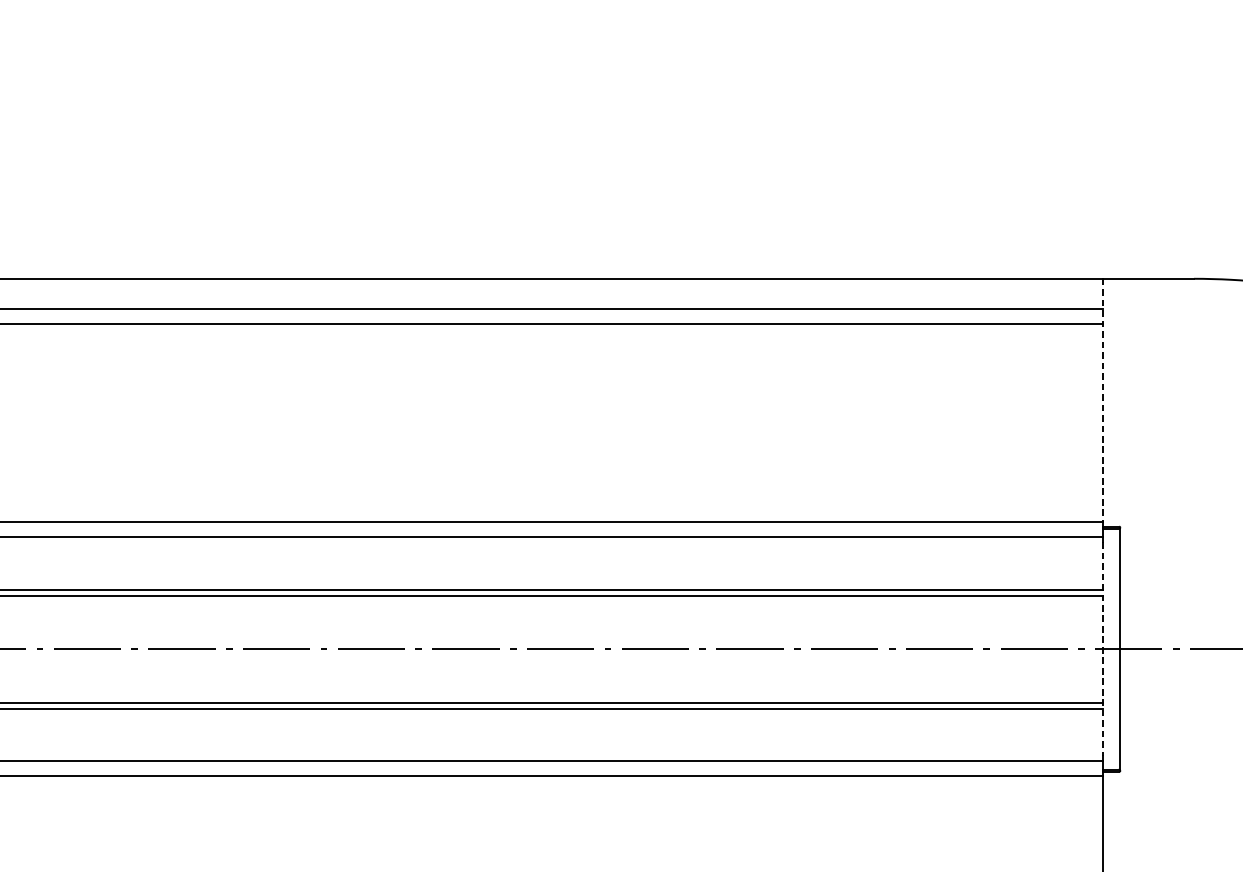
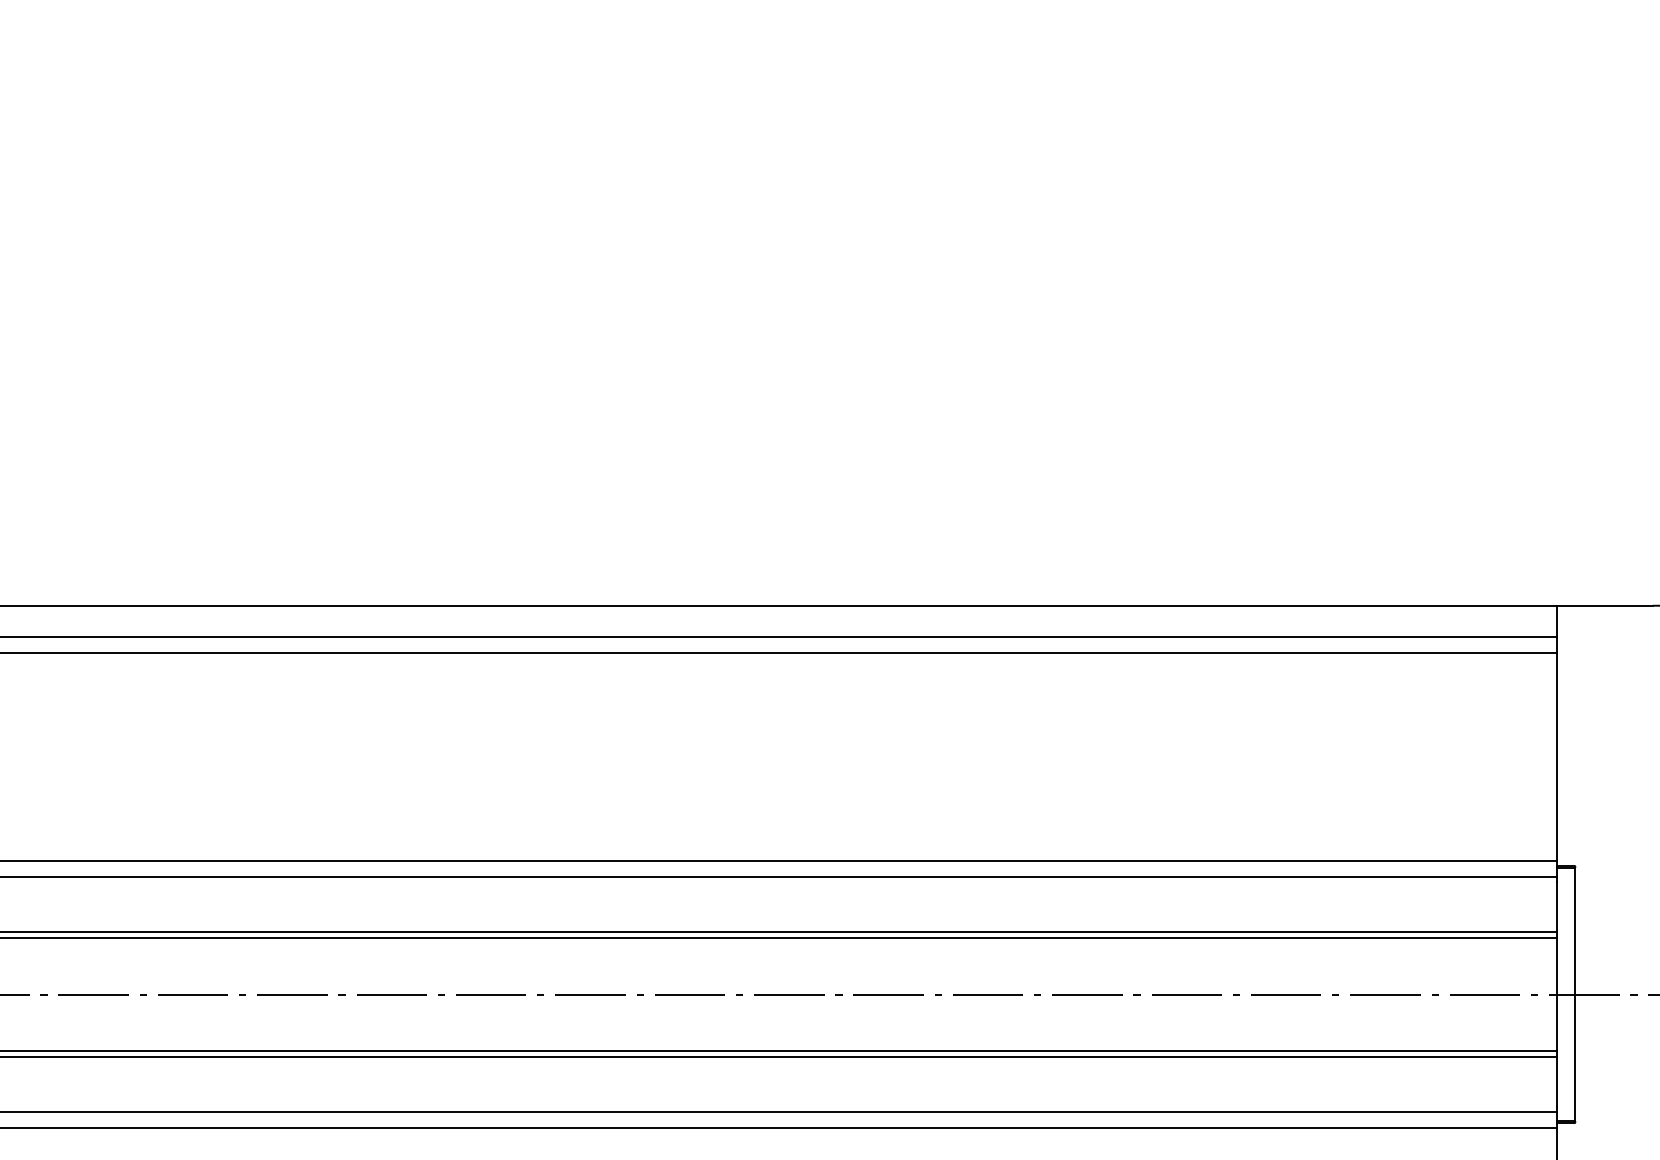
line: (1103, 400) -> (1557, 733), dashed -> solid
line: (1103, 650) -> (1557, 995), dashed -> solid

